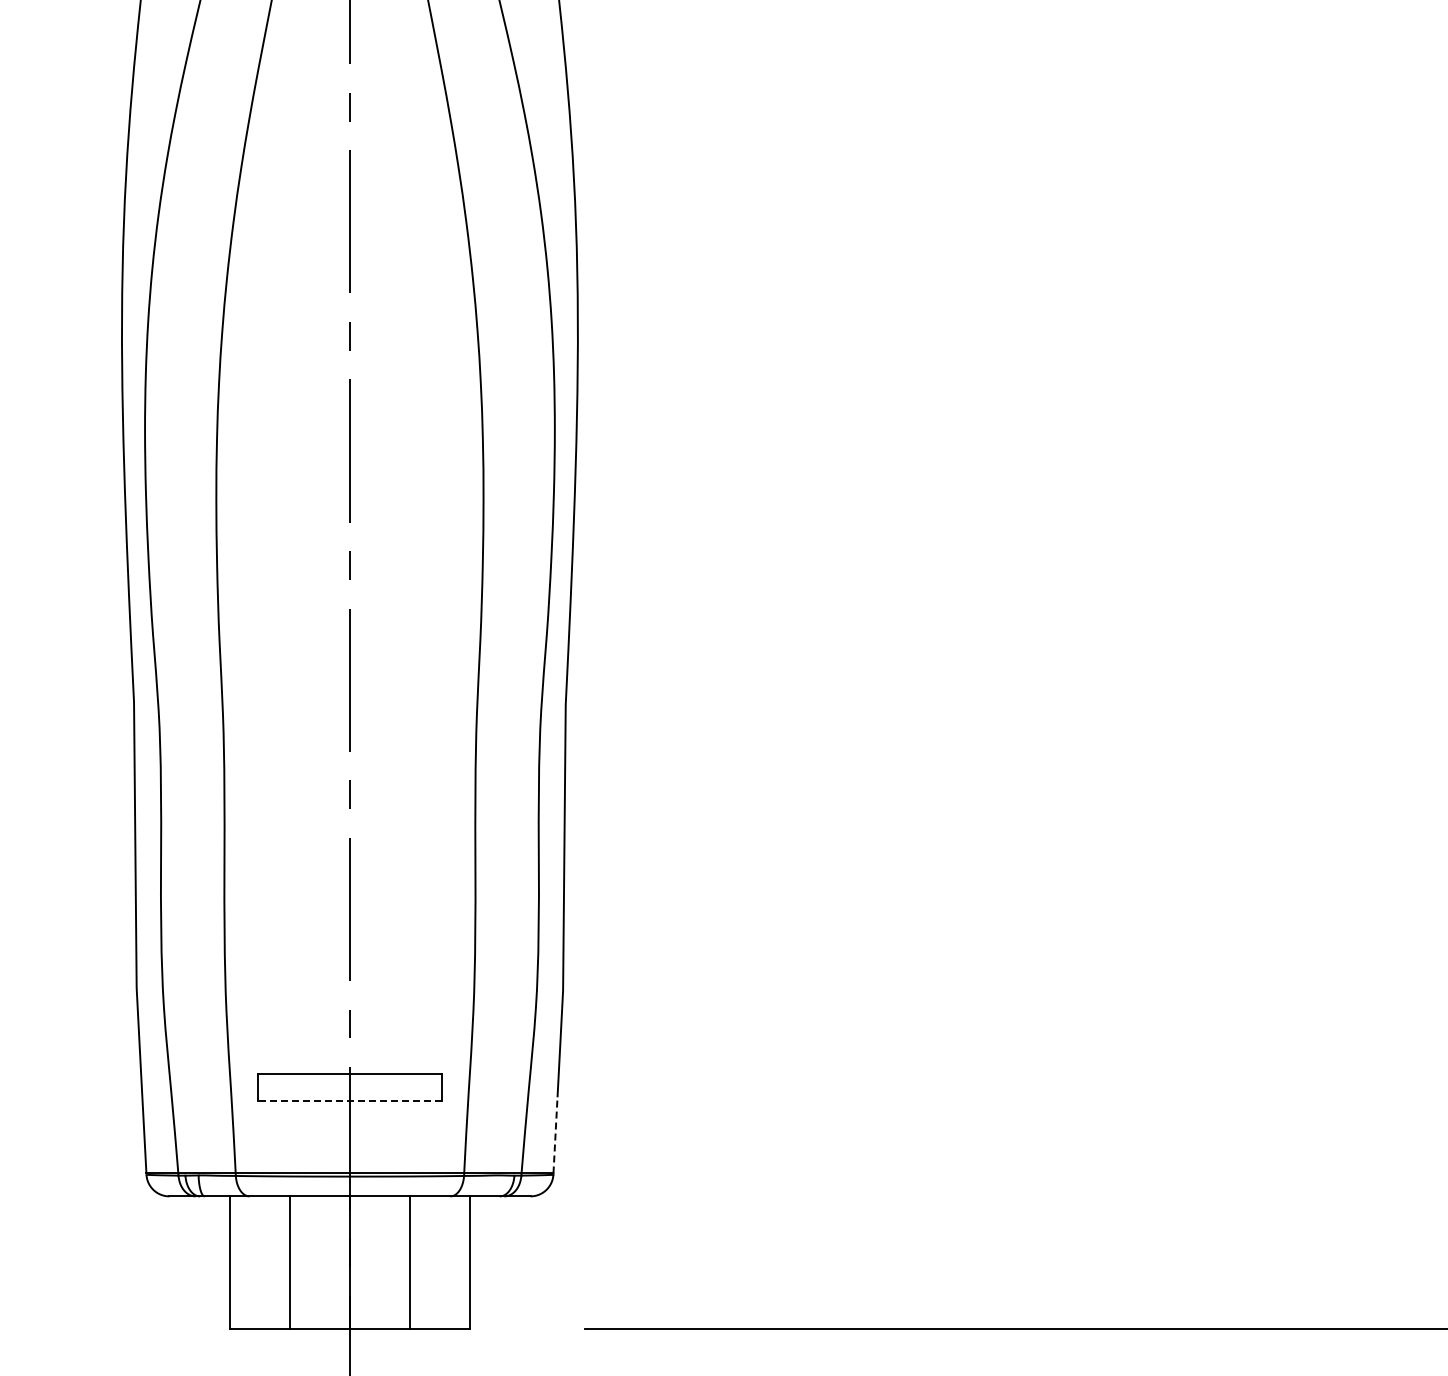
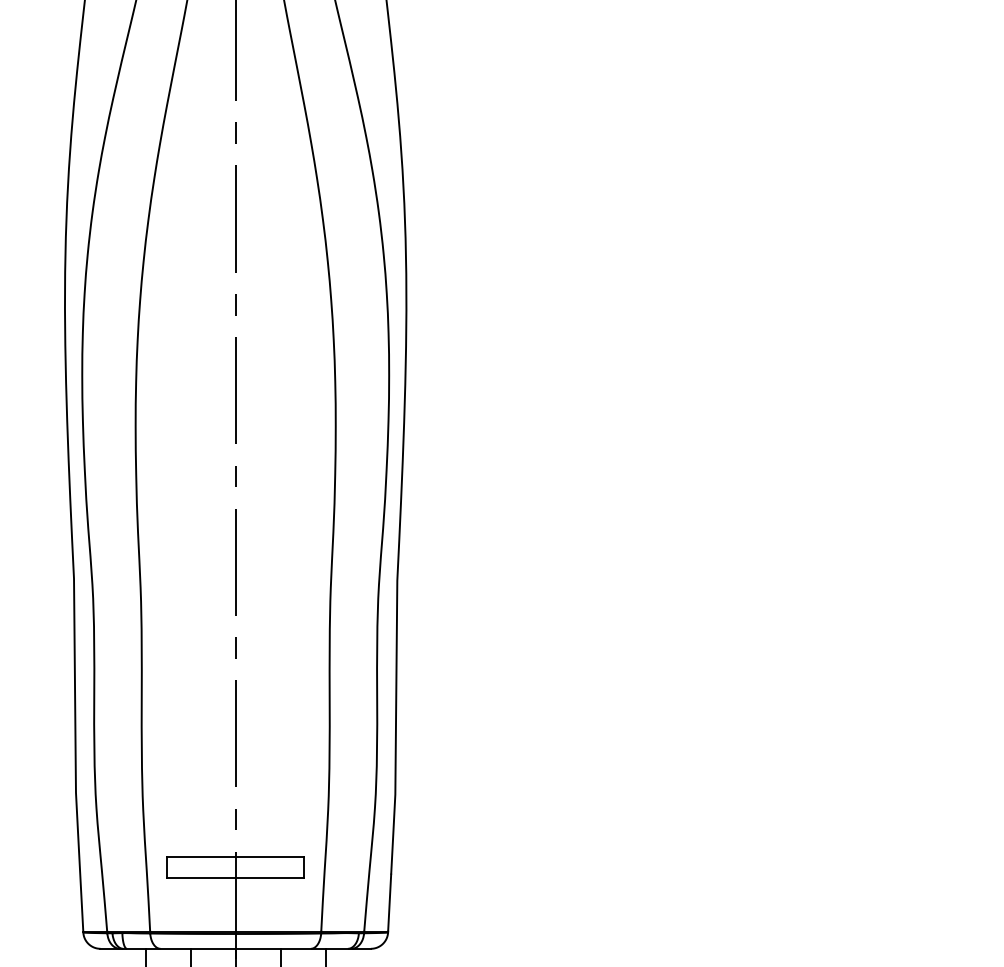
line: (349, 1101) -> (235, 877), dashed -> solid
line: (555, 1134) -> (389, 902), dashed -> solid

